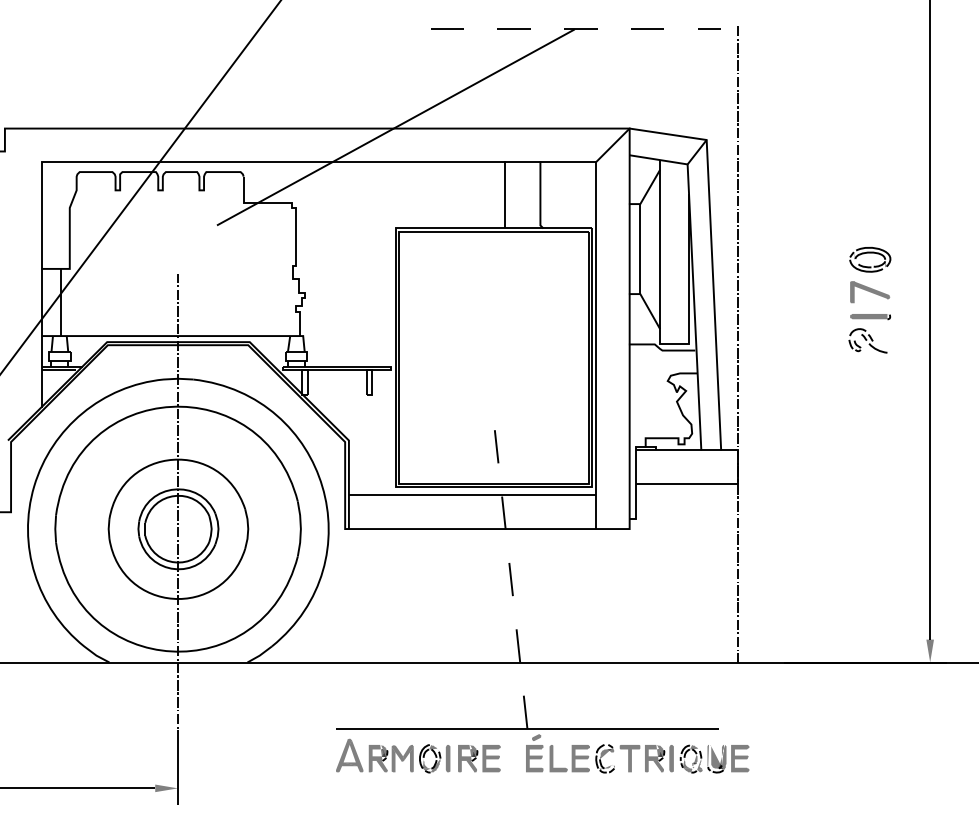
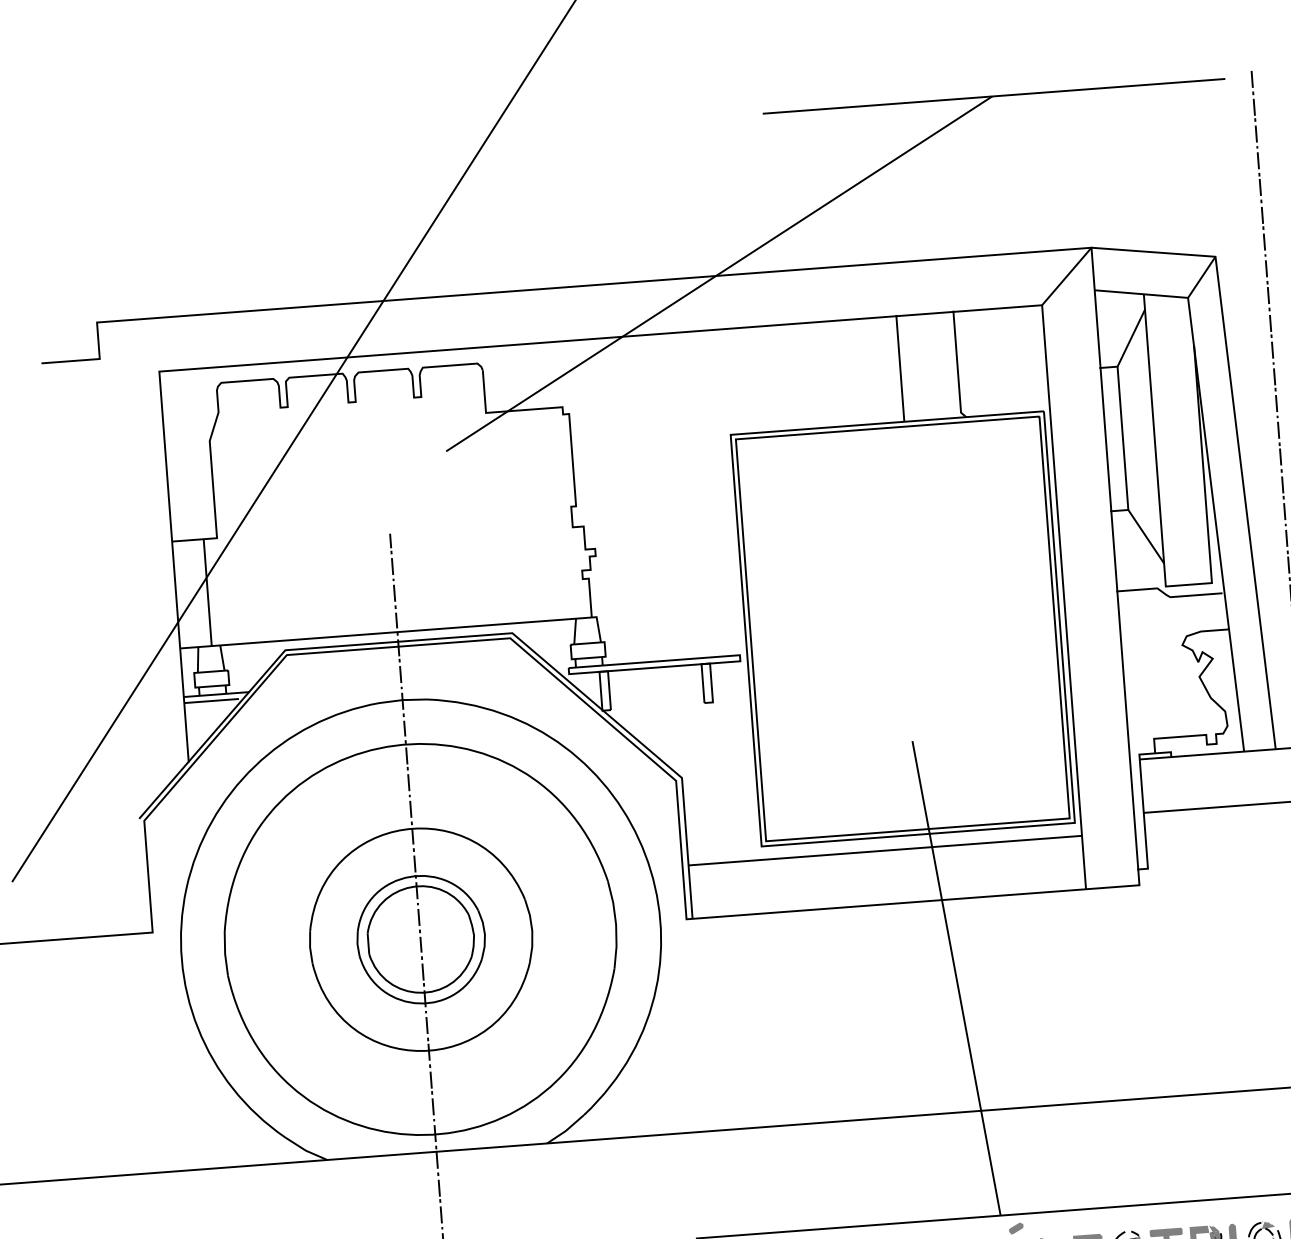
line: (576, 29) -> (995, 96), dashed -> solid
line: (510, 578) -> (955, 978), dashed -> solid

